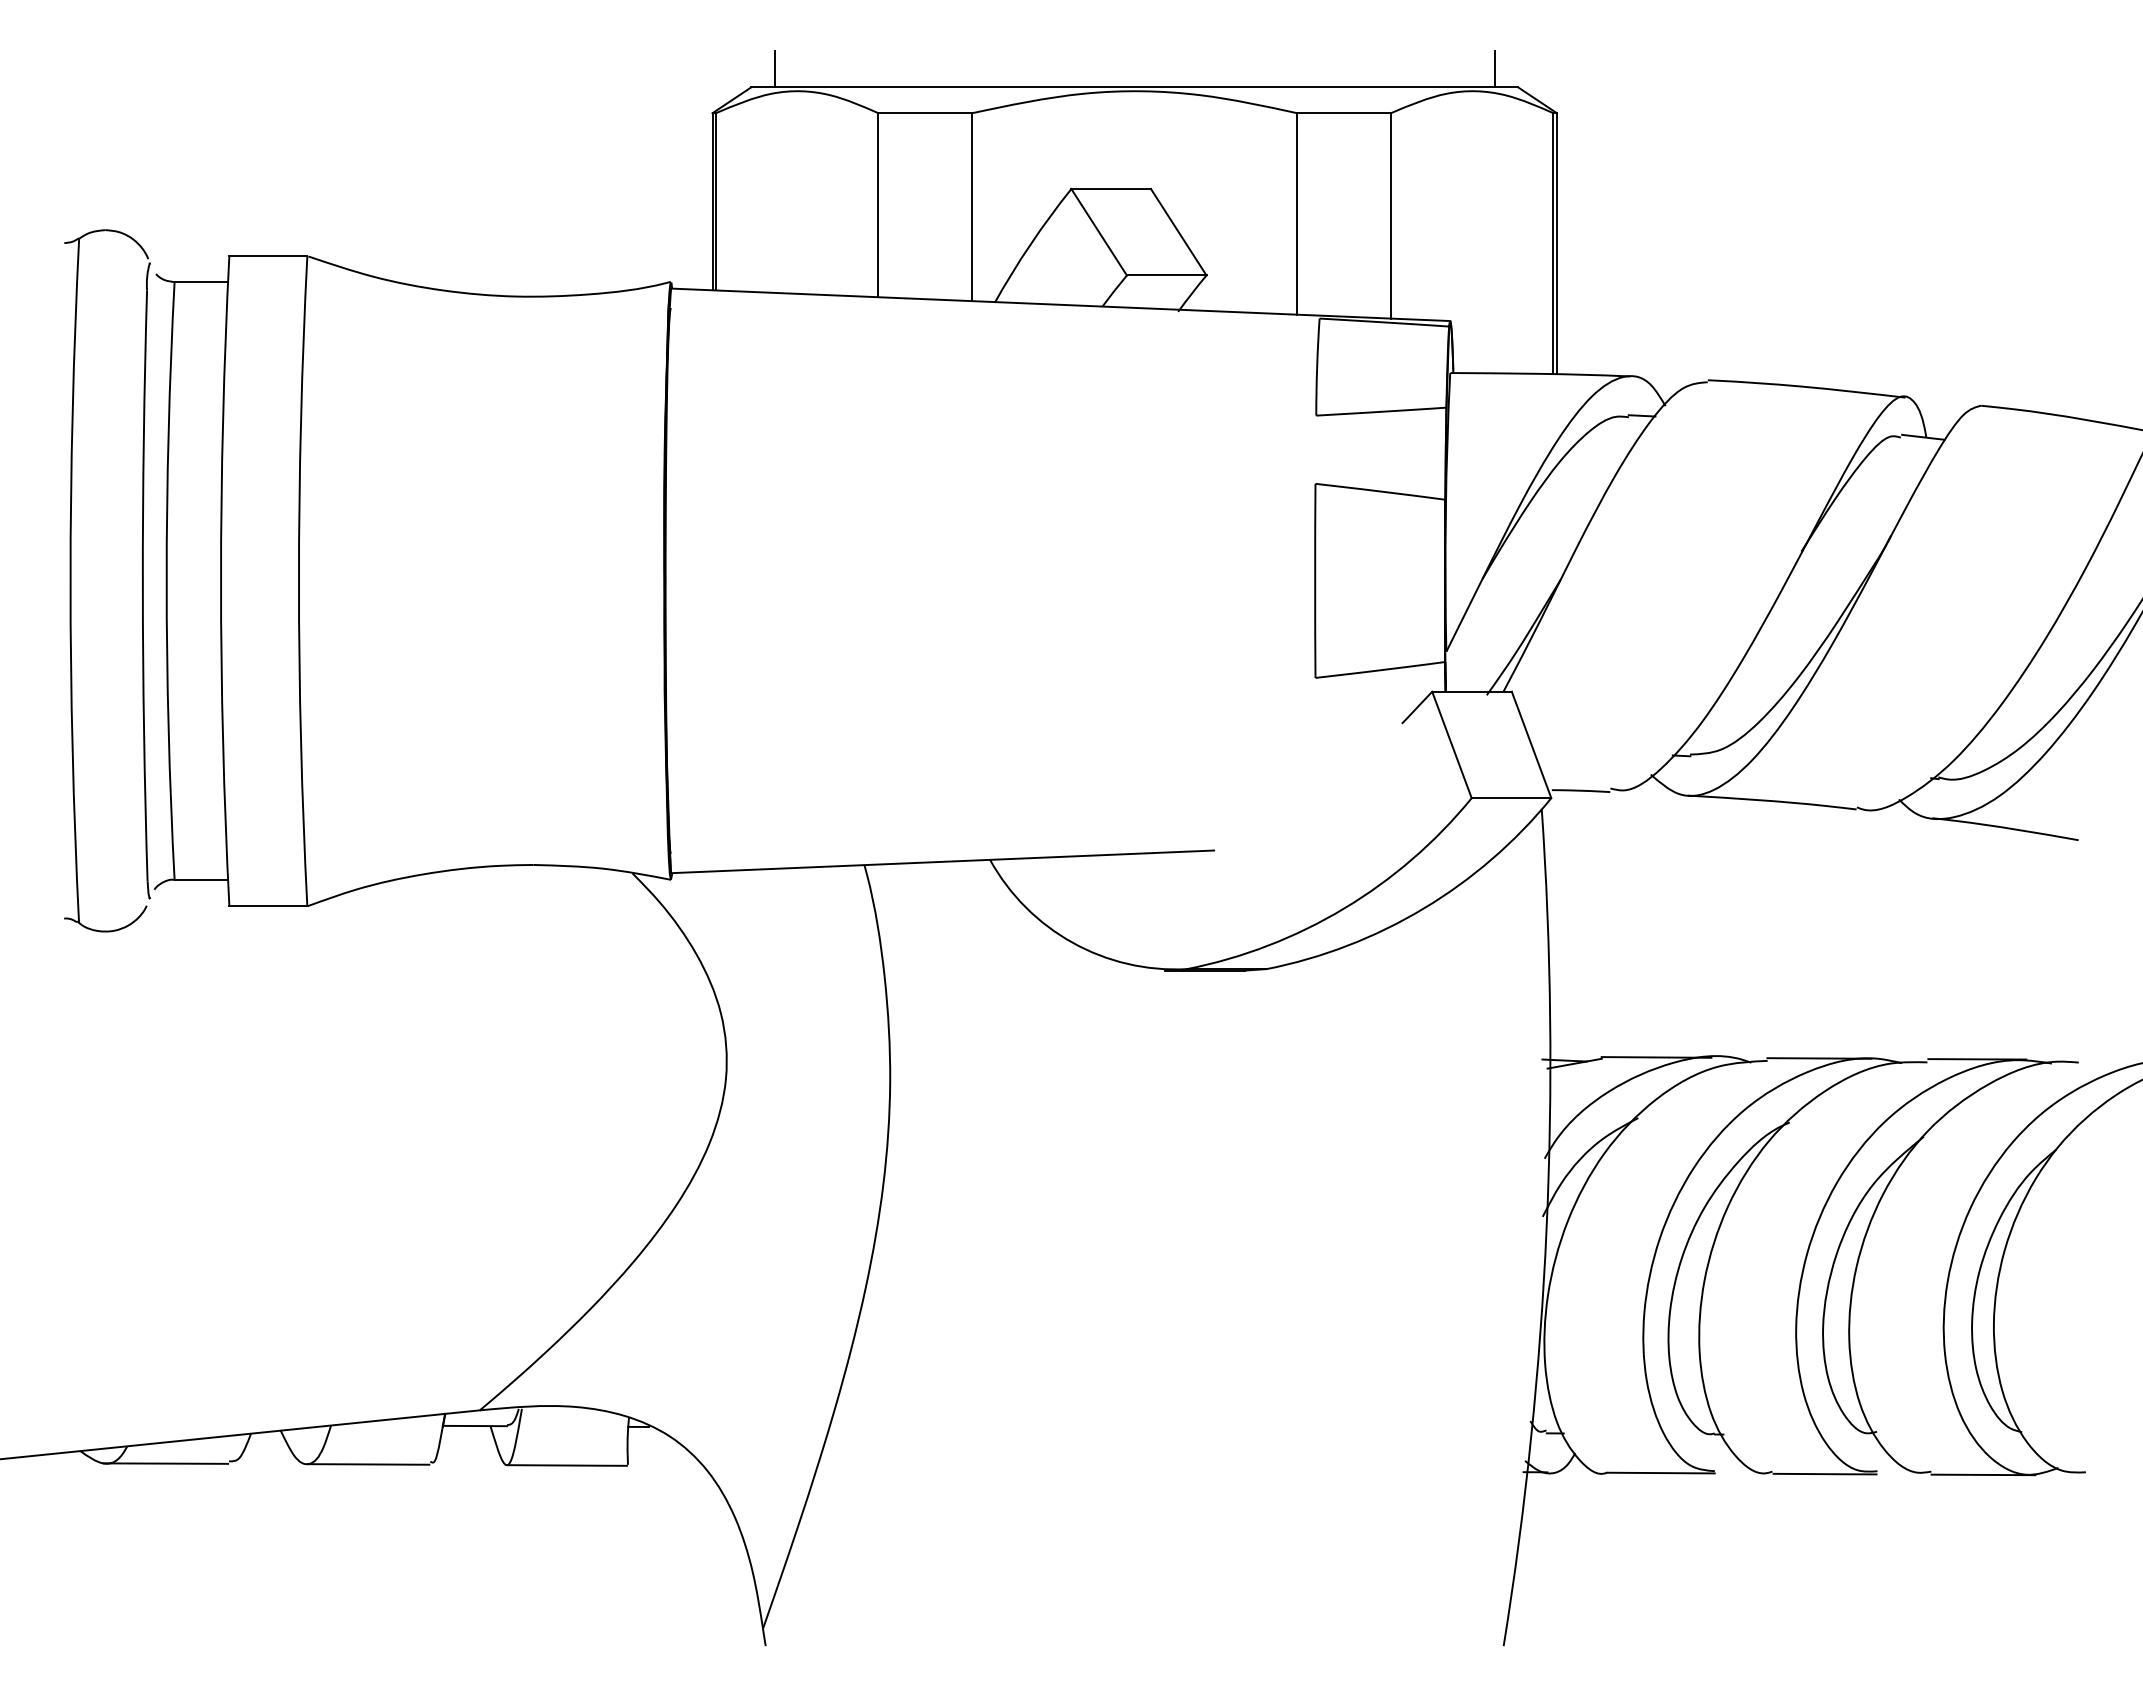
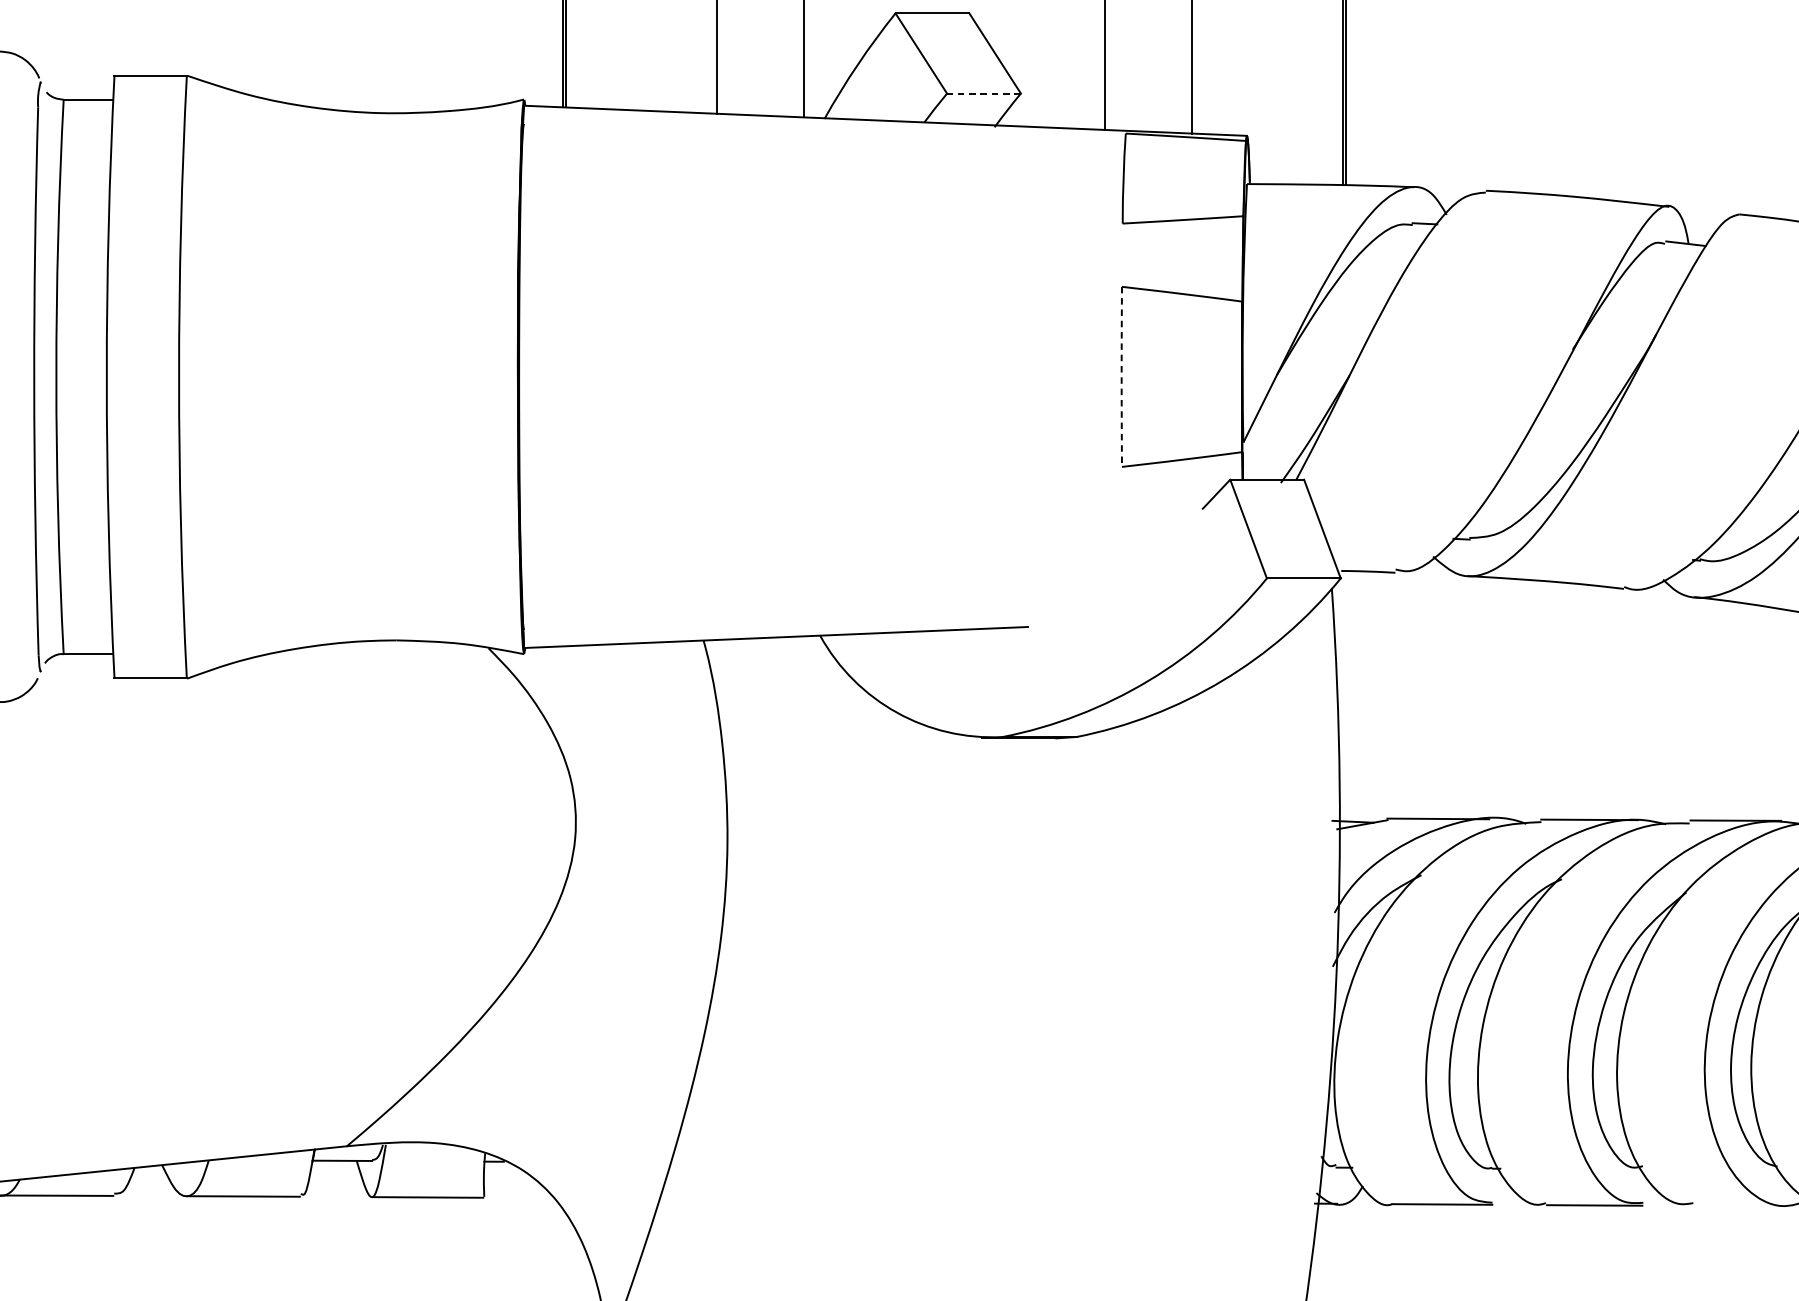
line: (1166, 275) -> (983, 93), solid -> dashed
arc: (1315, 580) -> (1122, 376), solid -> dashed
line: (1983, 1474) -> (1741, 1205), removed

